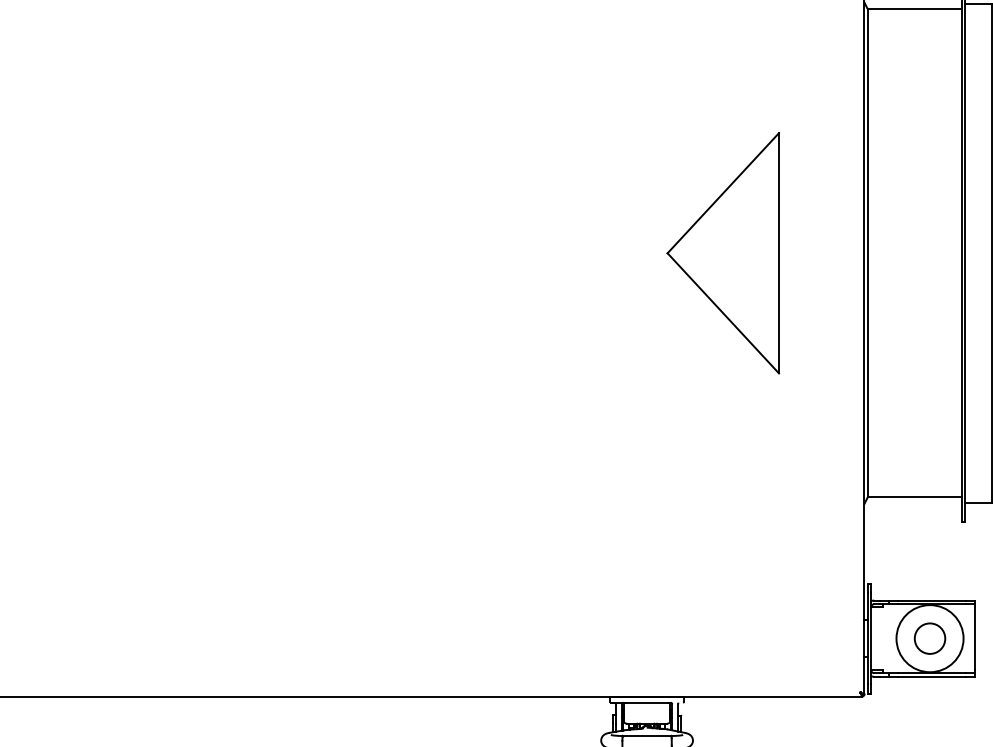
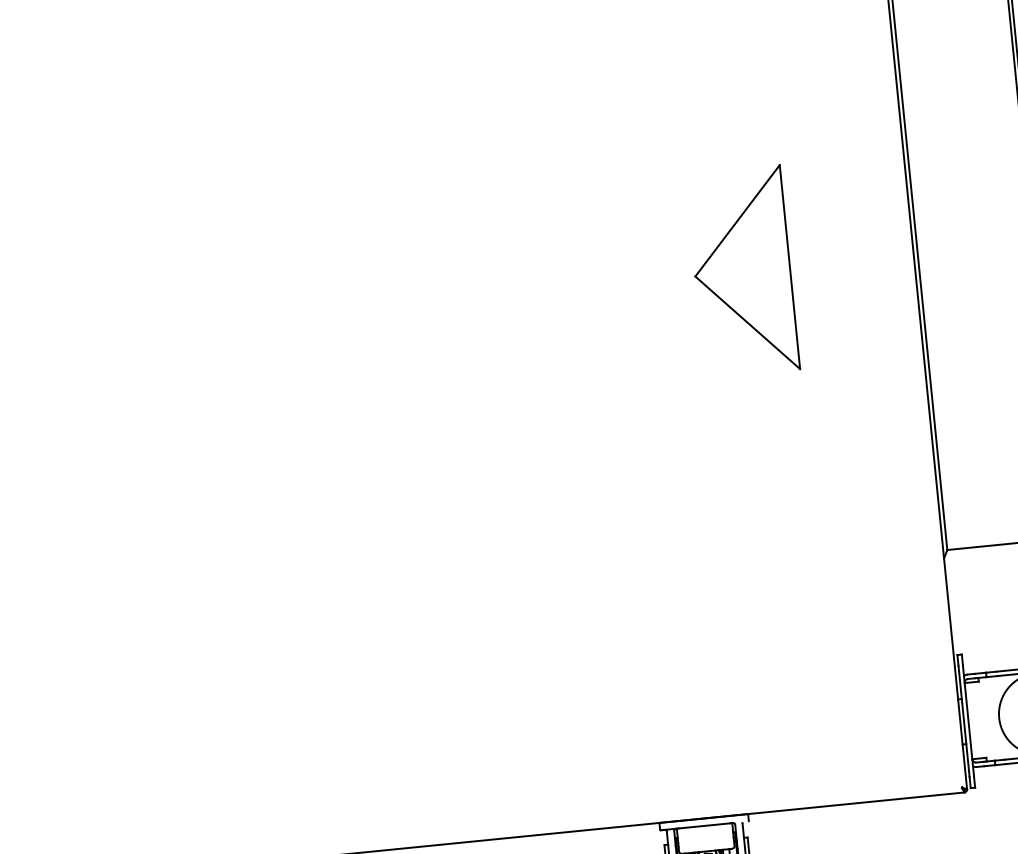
part: (723, 253) -> (742, 271), size x0.7

